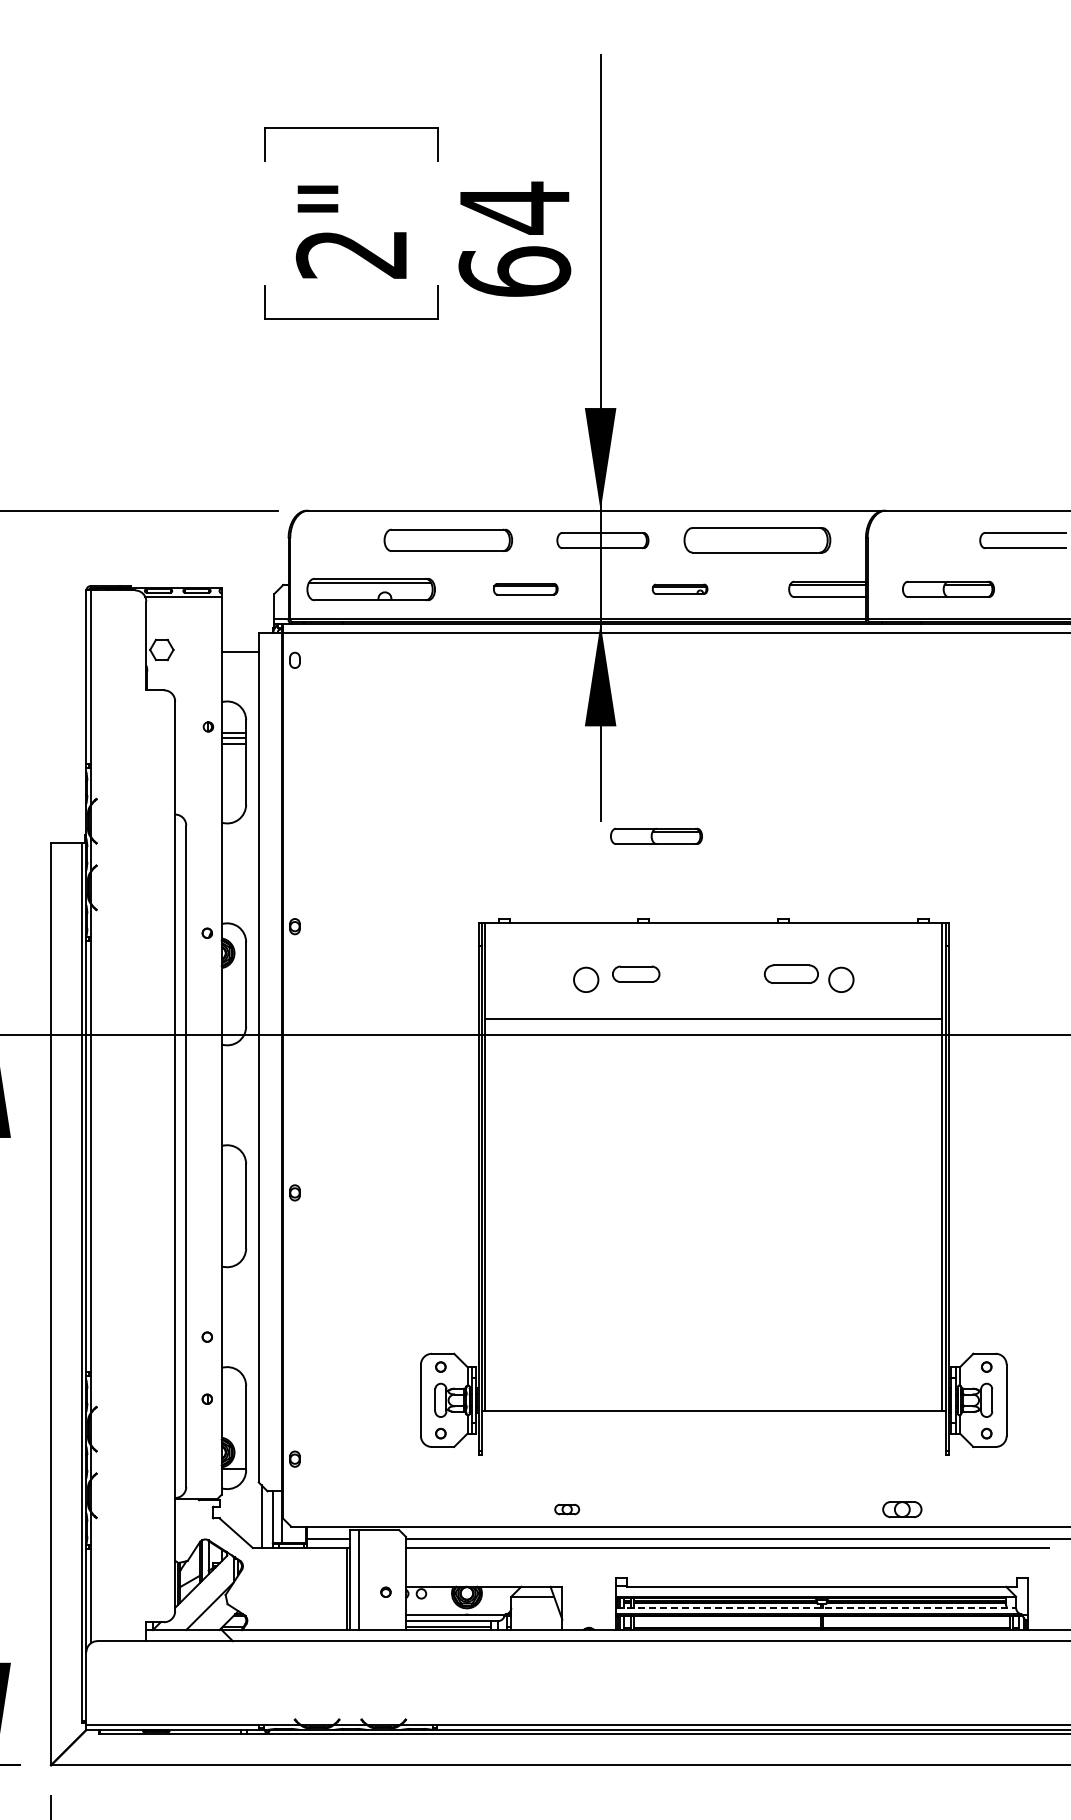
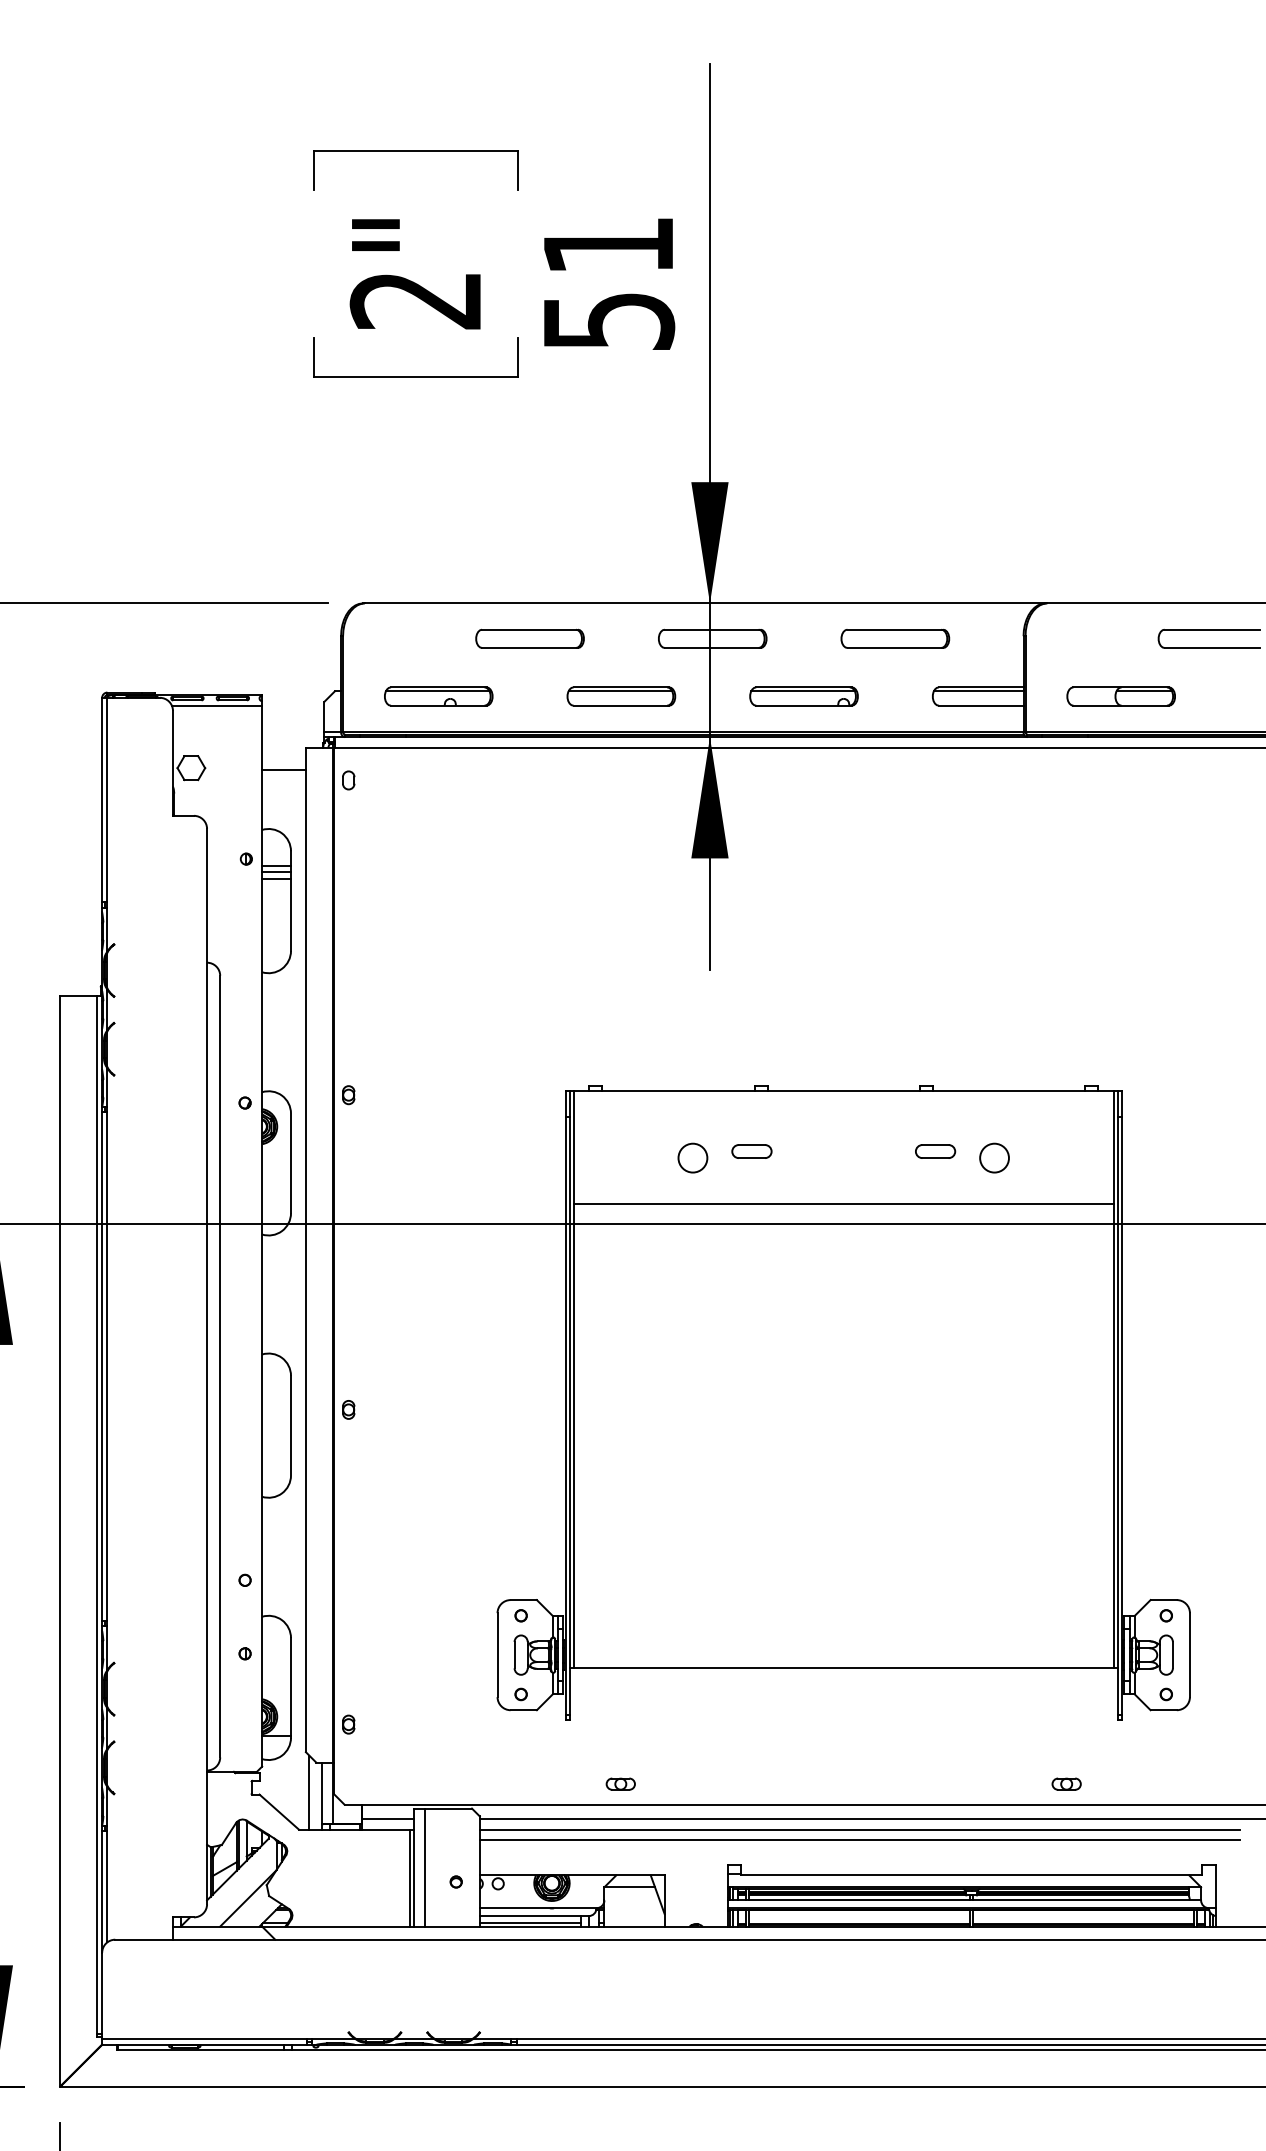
text: (514, 238) -> (608, 281), 64 -> 51
part: (448, 540) -> (530, 638), size x0.71
part: (757, 540) -> (895, 638), size x0.62
part: (370, 588) -> (437, 695), size x0.71
part: (525, 588) -> (621, 695), size x1.43
part: (679, 588) -> (803, 695), size x1.67
part: (656, 835) -> (776, 987), removed
part: (635, 974) -> (751, 1151), size x0.71
part: (791, 974) -> (935, 1151), size x0.62
part: (567, 1509) -> (621, 1784), moved
part: (902, 1509) -> (1066, 1784), size x0.62
line: (727, 1556) -> (859, 1839), added
line: (816, 1607) -> (965, 1899), dashed -> solid

